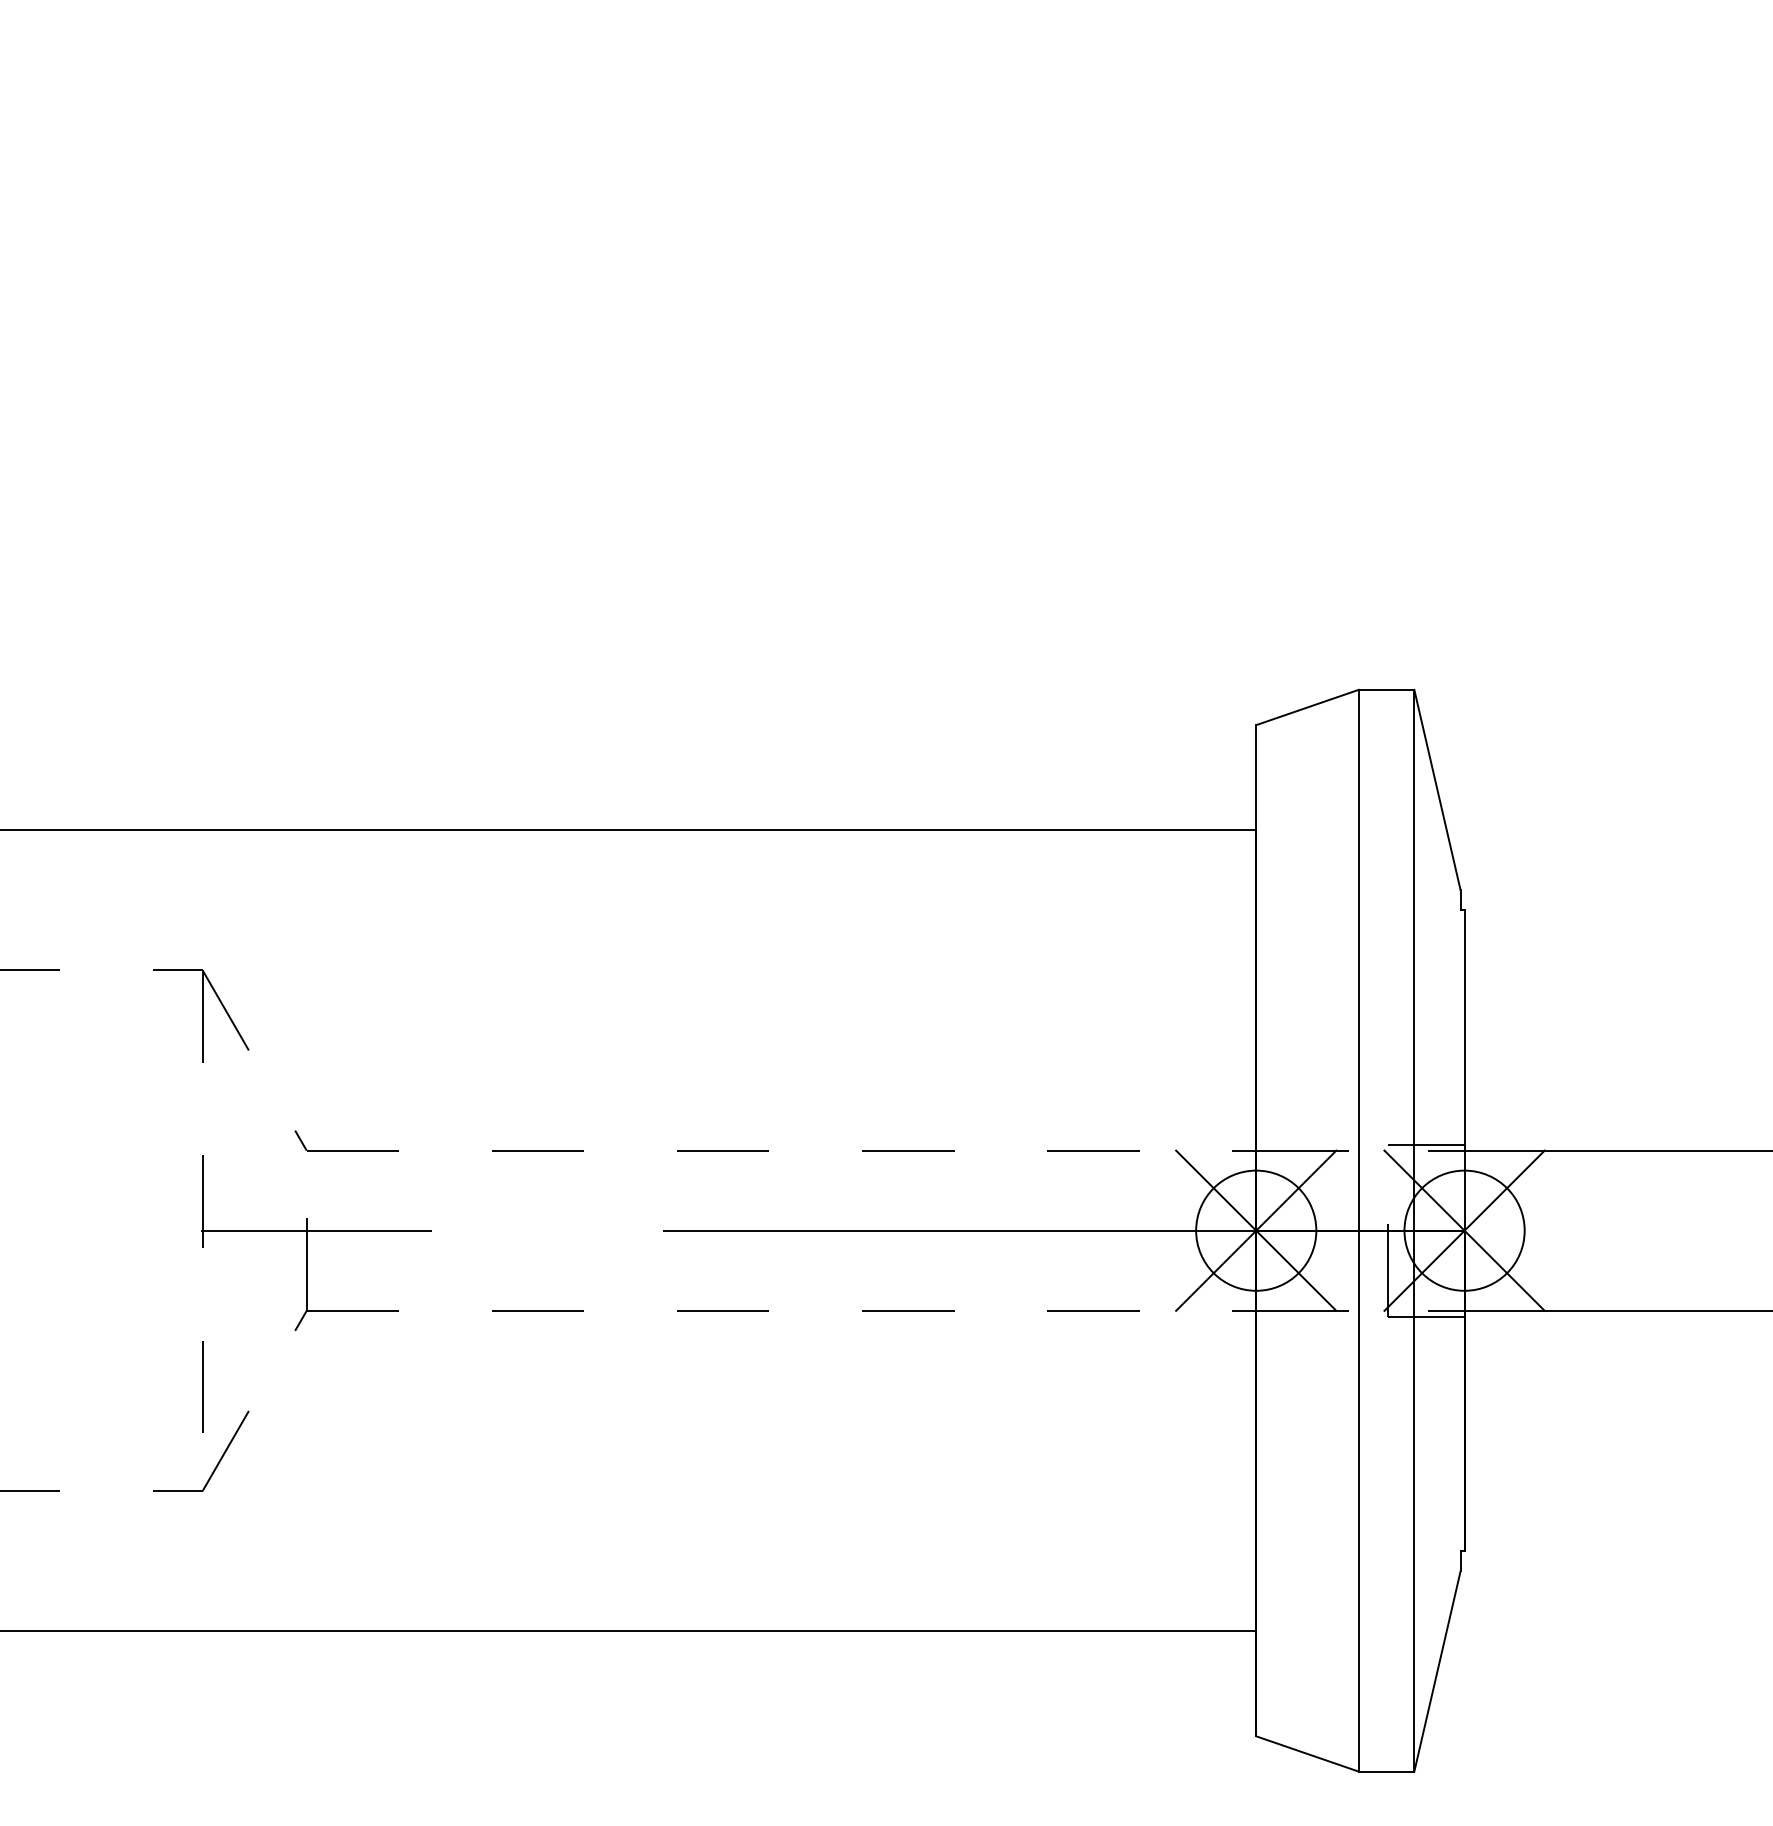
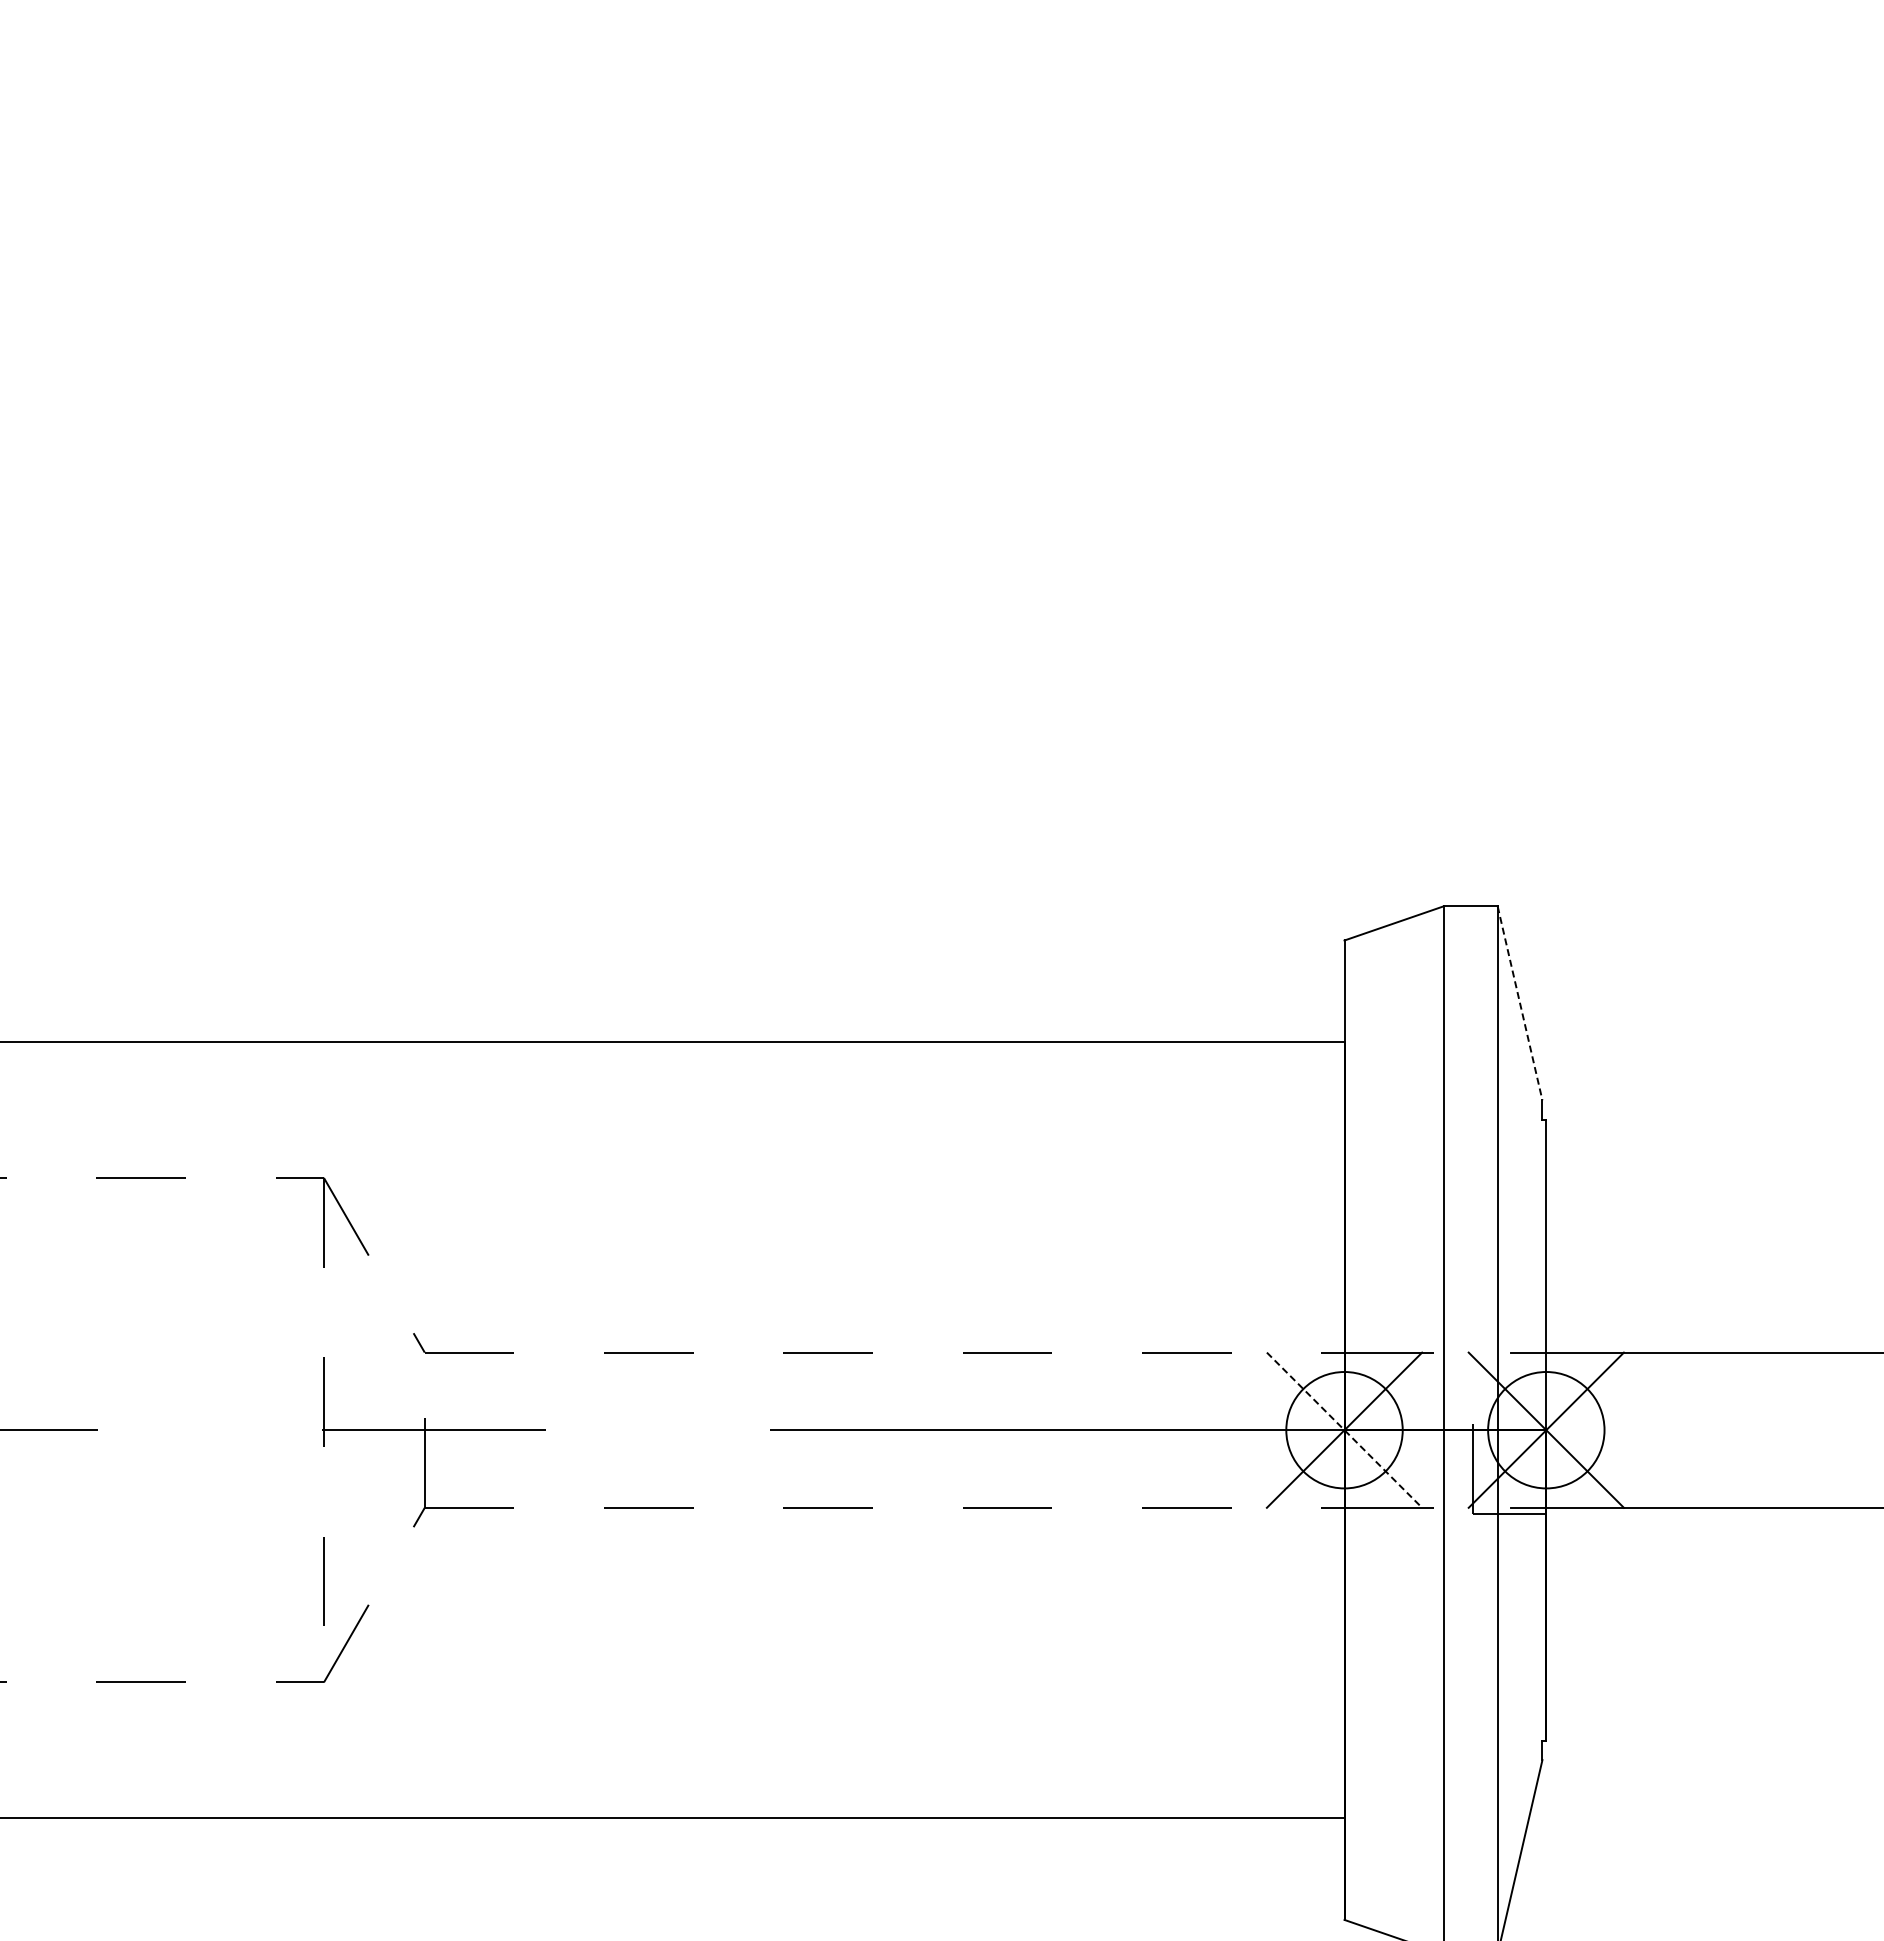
line: (1437, 790) -> (1520, 1003), solid -> dashed
line: (1426, 1144) -> (1509, 1346), removed
line: (1256, 1231) -> (1344, 1430), solid -> dashed

